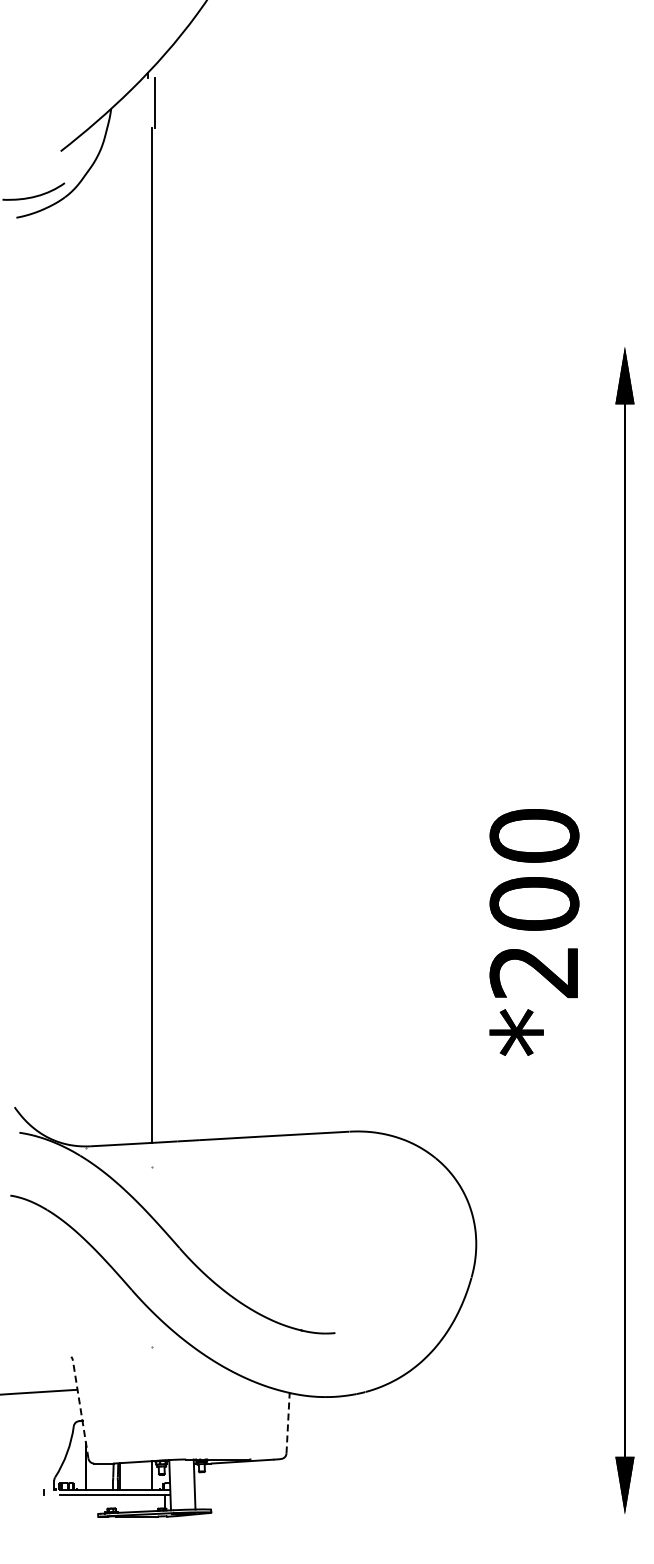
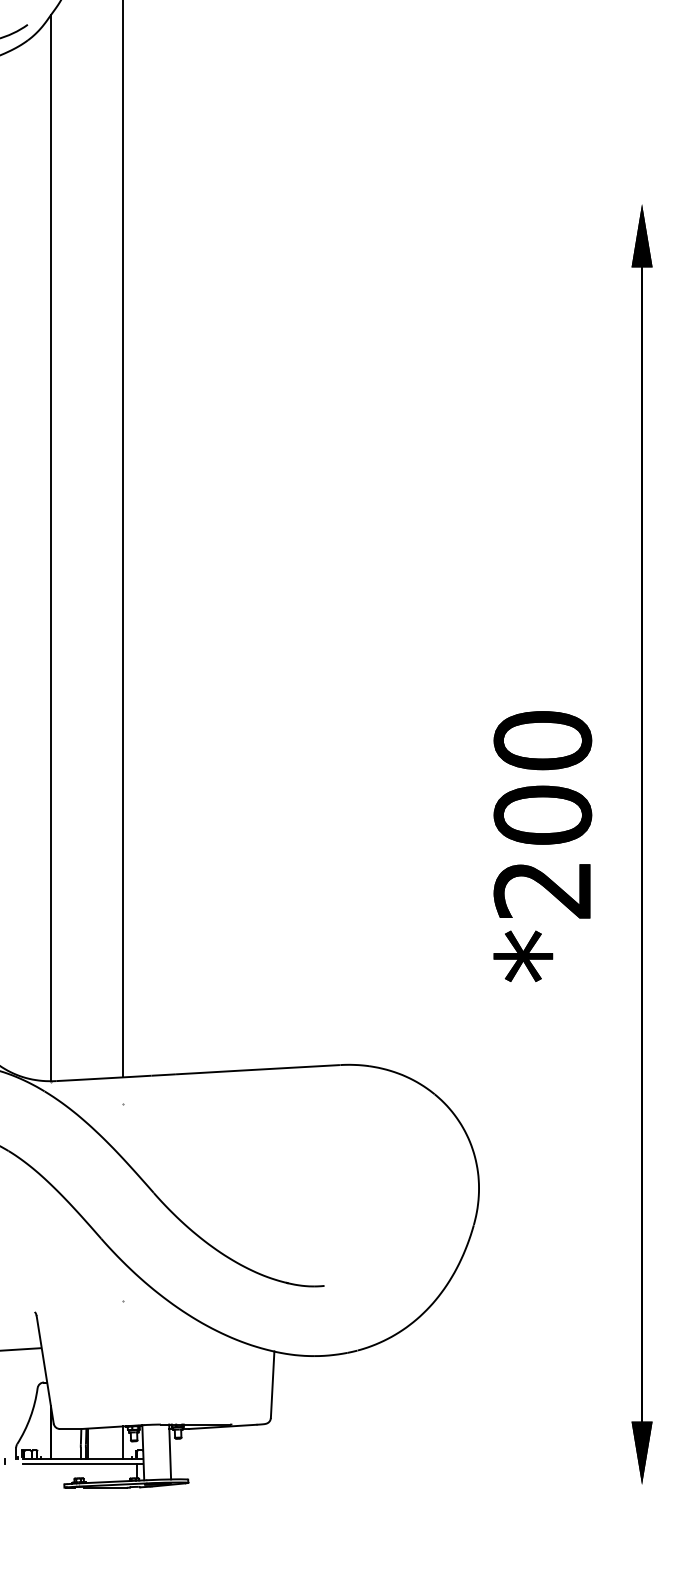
line: (86, 660) -> (51, 548), added
line: (80, 1409) -> (44, 1369), dashed -> solid
line: (288, 1422) -> (273, 1383), dashed -> solid

